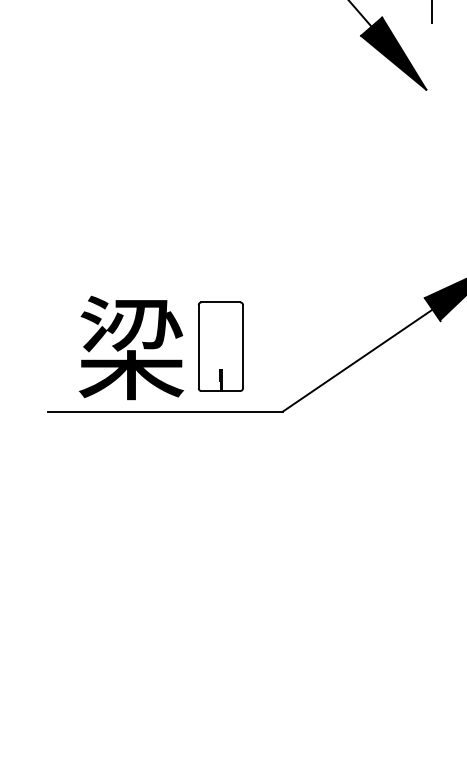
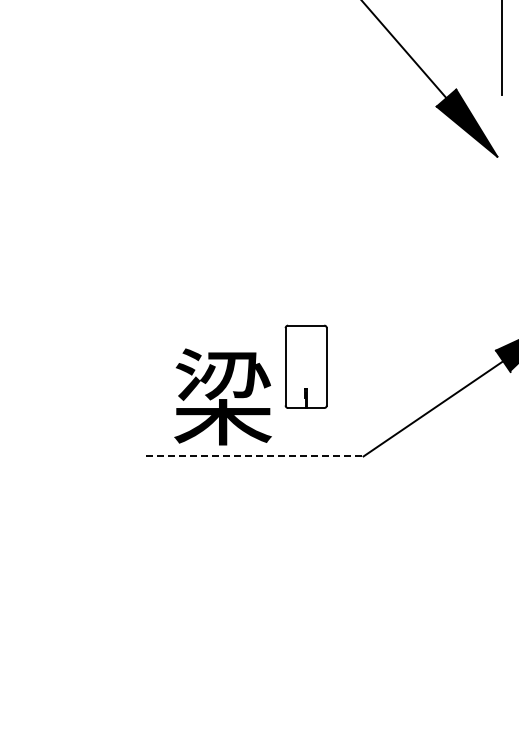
part: (220, 346) -> (305, 366), moved
line: (165, 411) -> (254, 456), solid -> dashed

